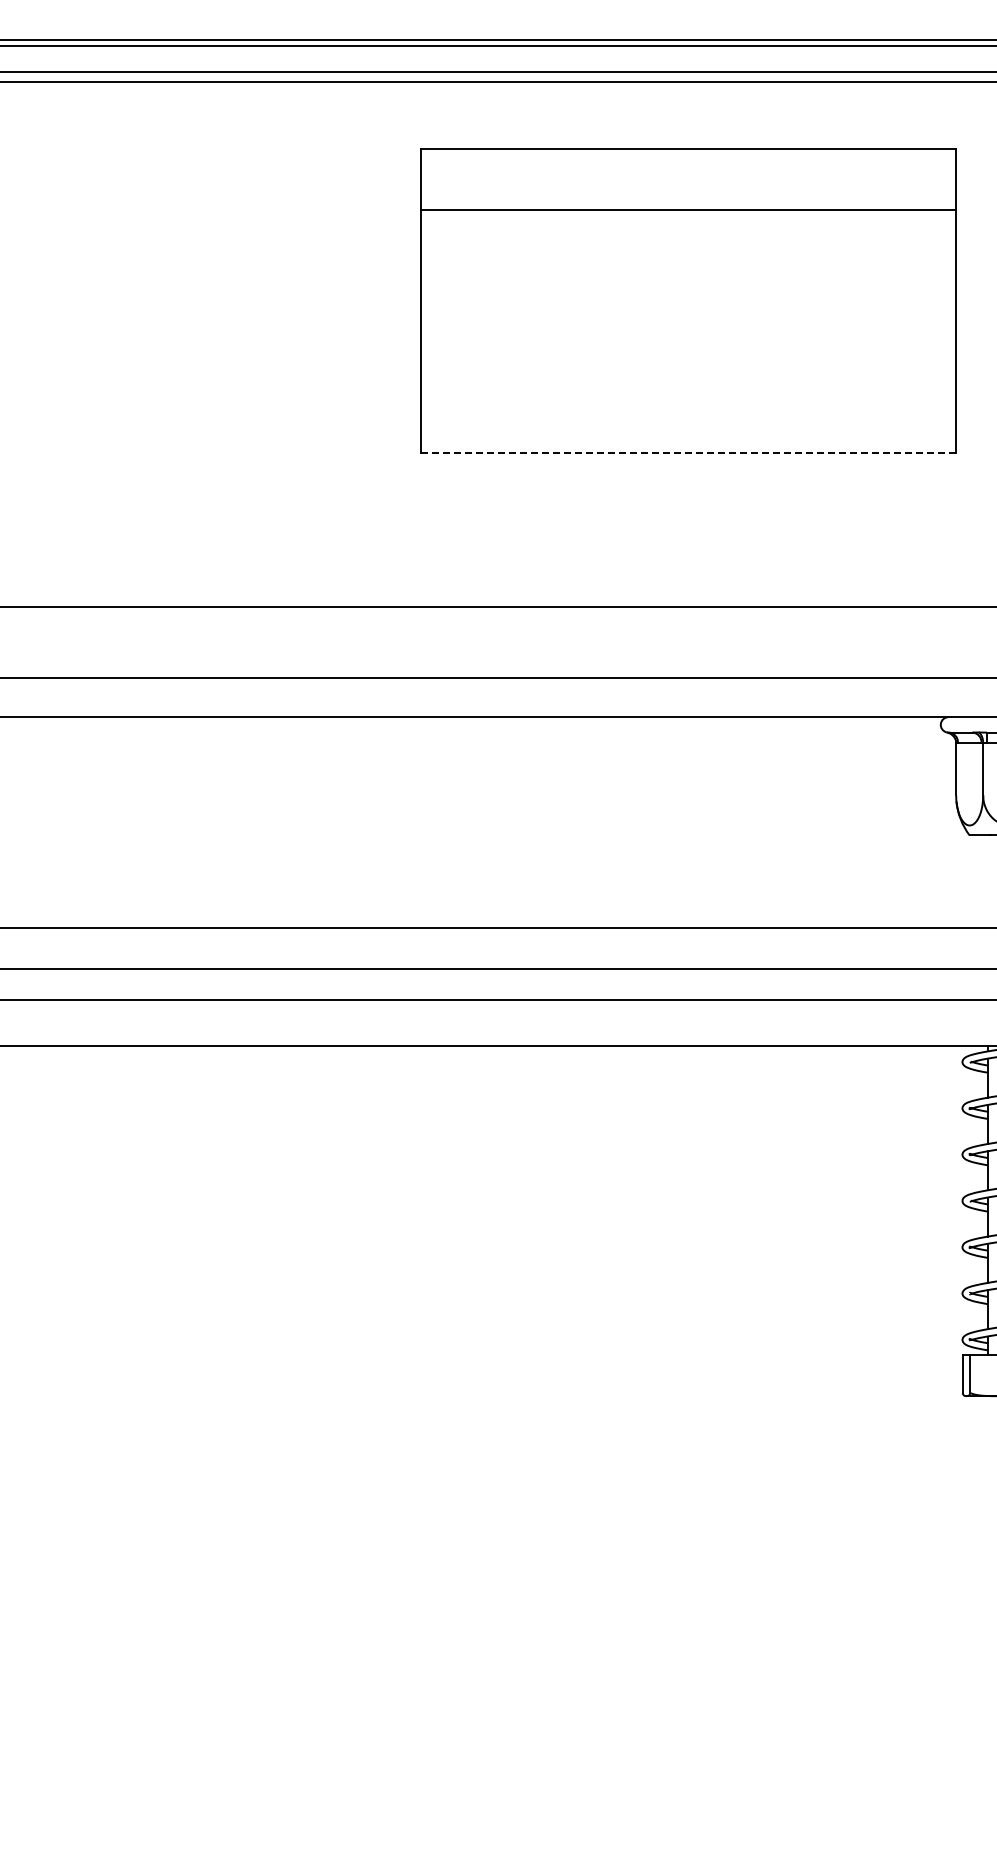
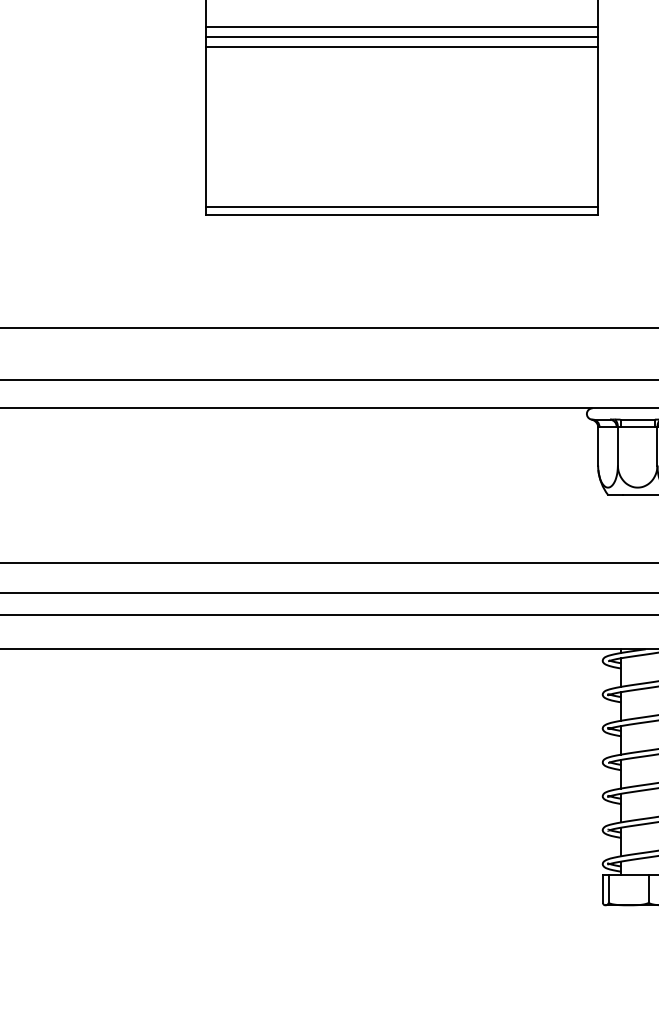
line: (687, 195) -> (401, 26), added
line: (687, 222) -> (401, 46), added
line: (687, 441) -> (401, 206), added
line: (687, 452) -> (401, 214), dashed -> solid

